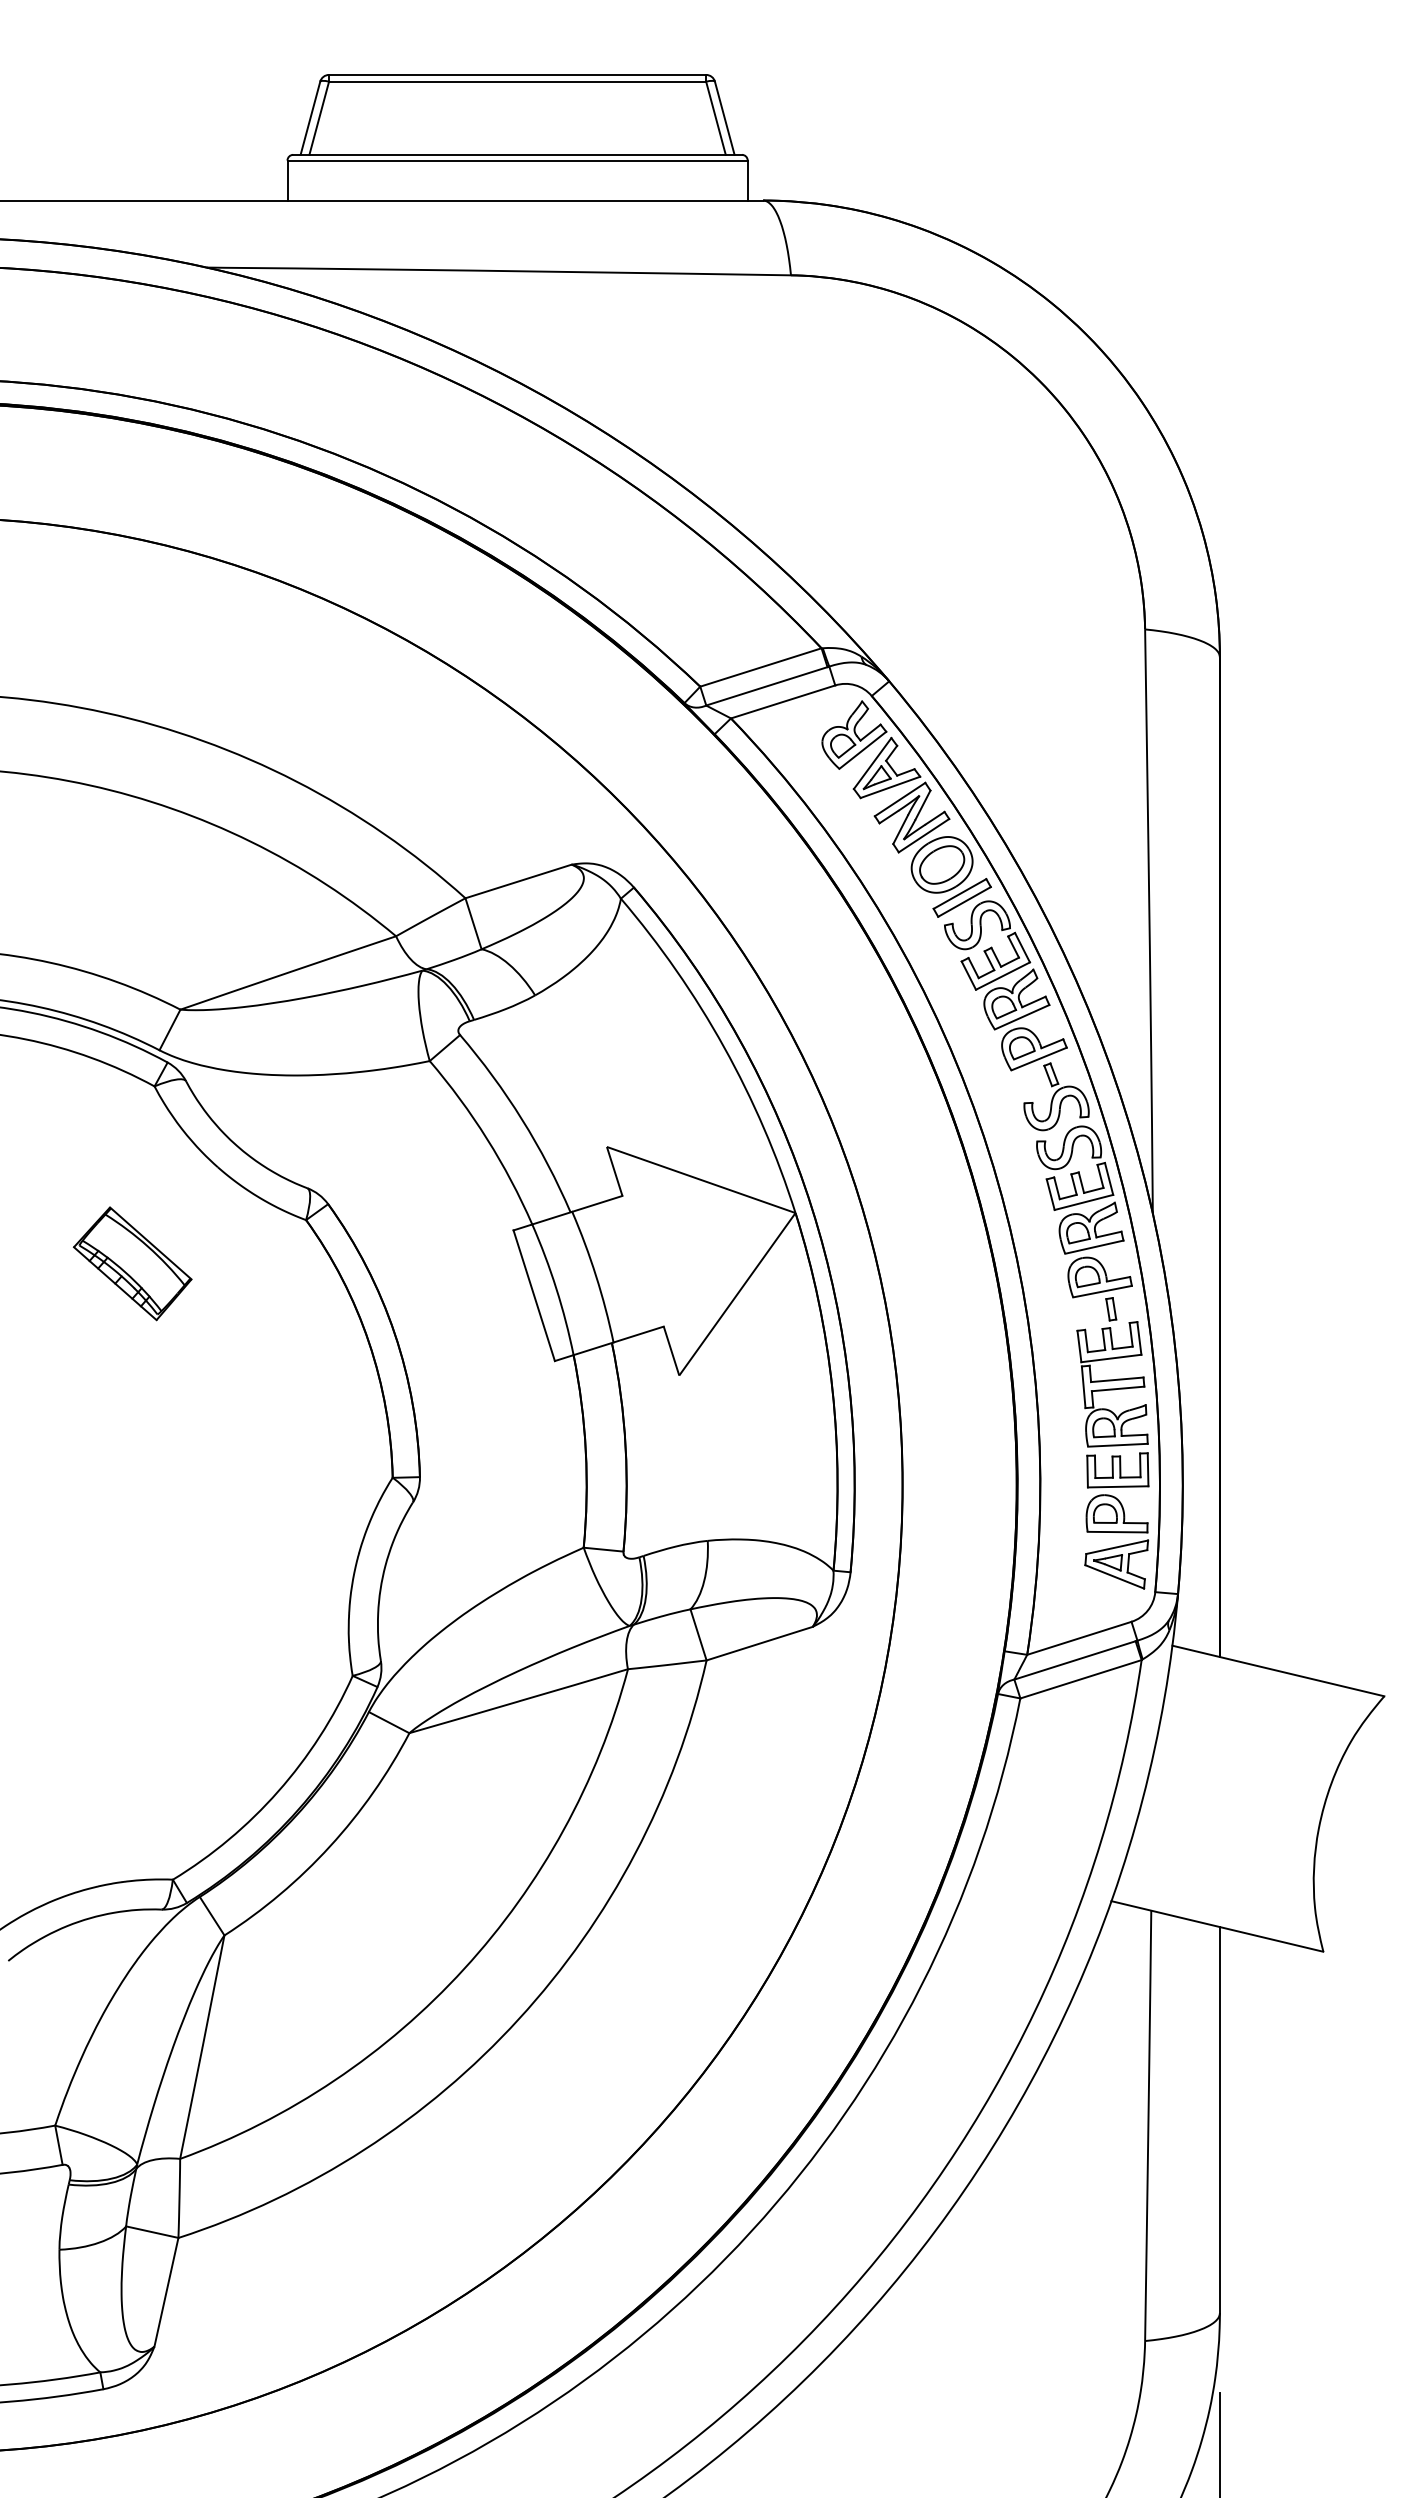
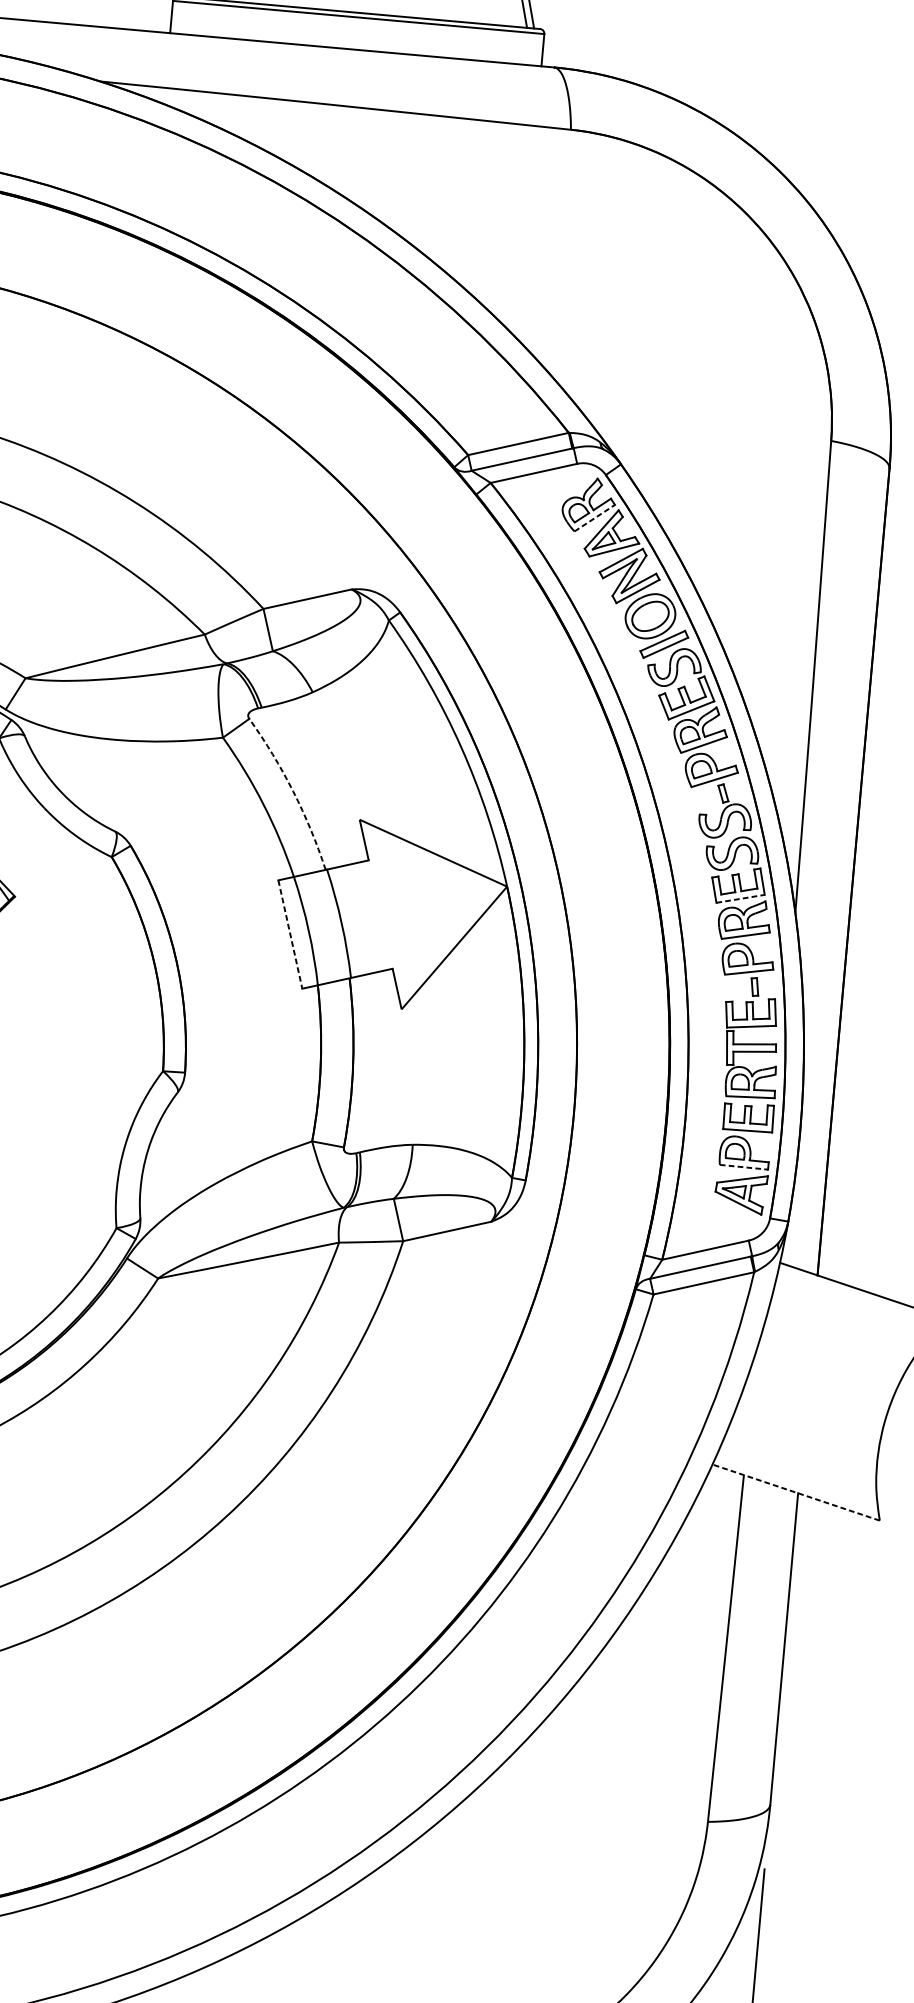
line: (862, 750) -> (594, 518), solid -> dashed
arc: (522, 1119) -> (293, 791), solid -> dashed
line: (1084, 1202) -> (741, 898), solid -> dashed
line: (534, 1295) -> (290, 934), solid -> dashed
line: (1117, 1532) -> (743, 1167), solid -> dashed
line: (1217, 1926) -> (796, 1492), solid -> dashed

